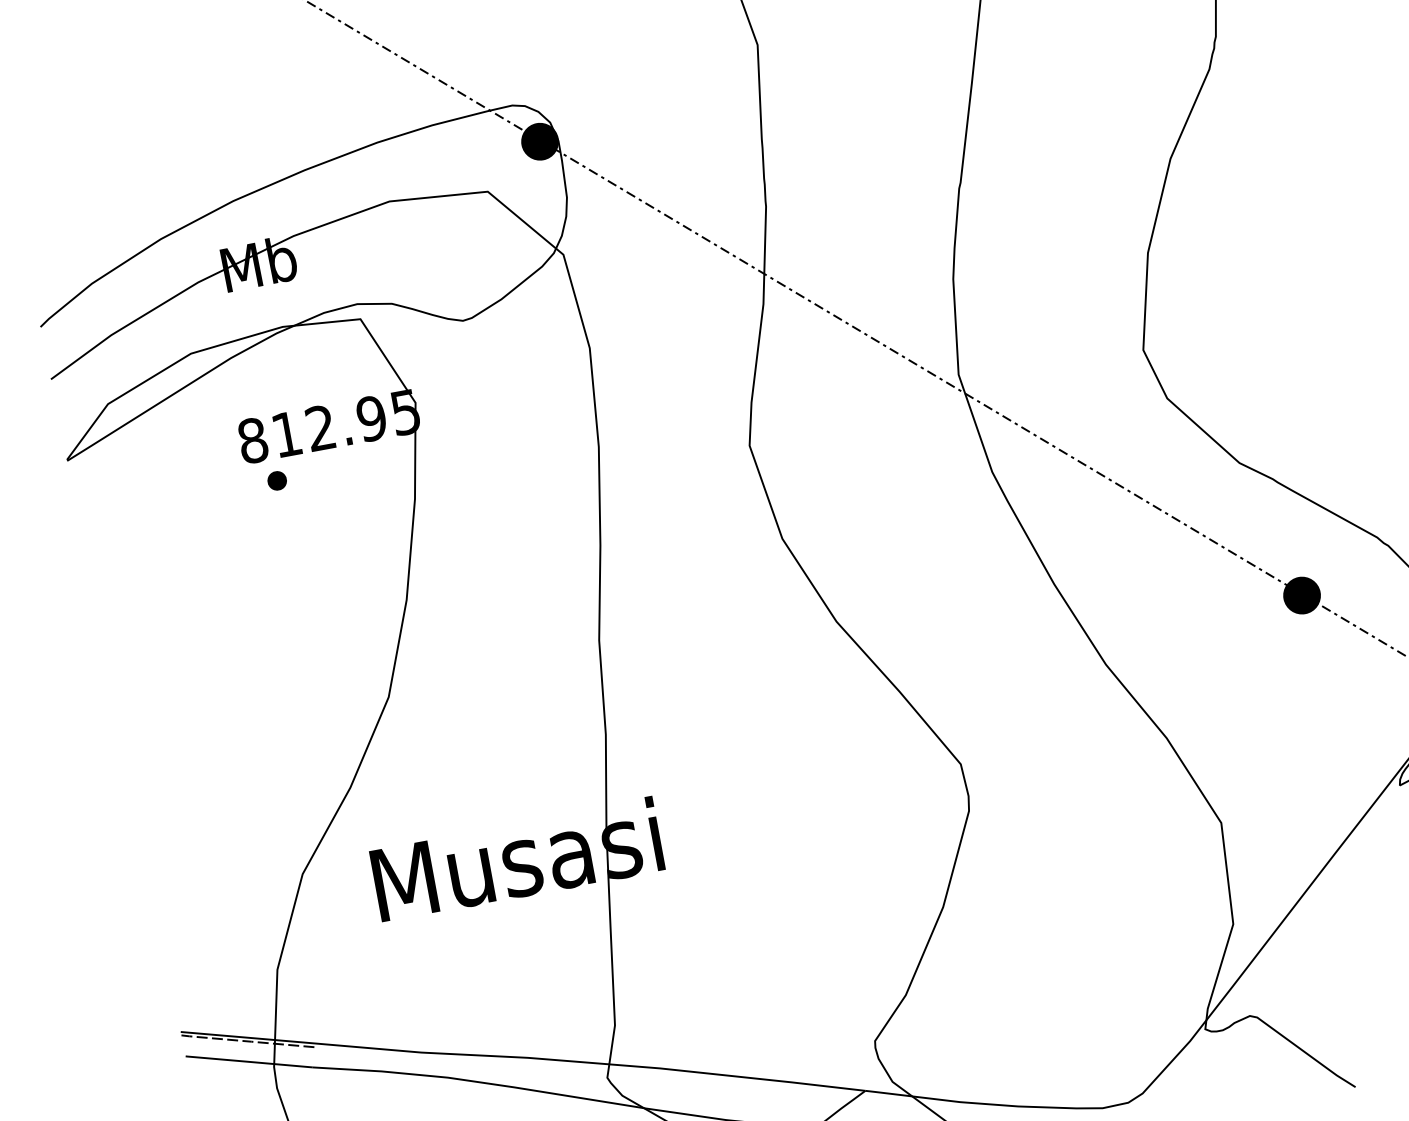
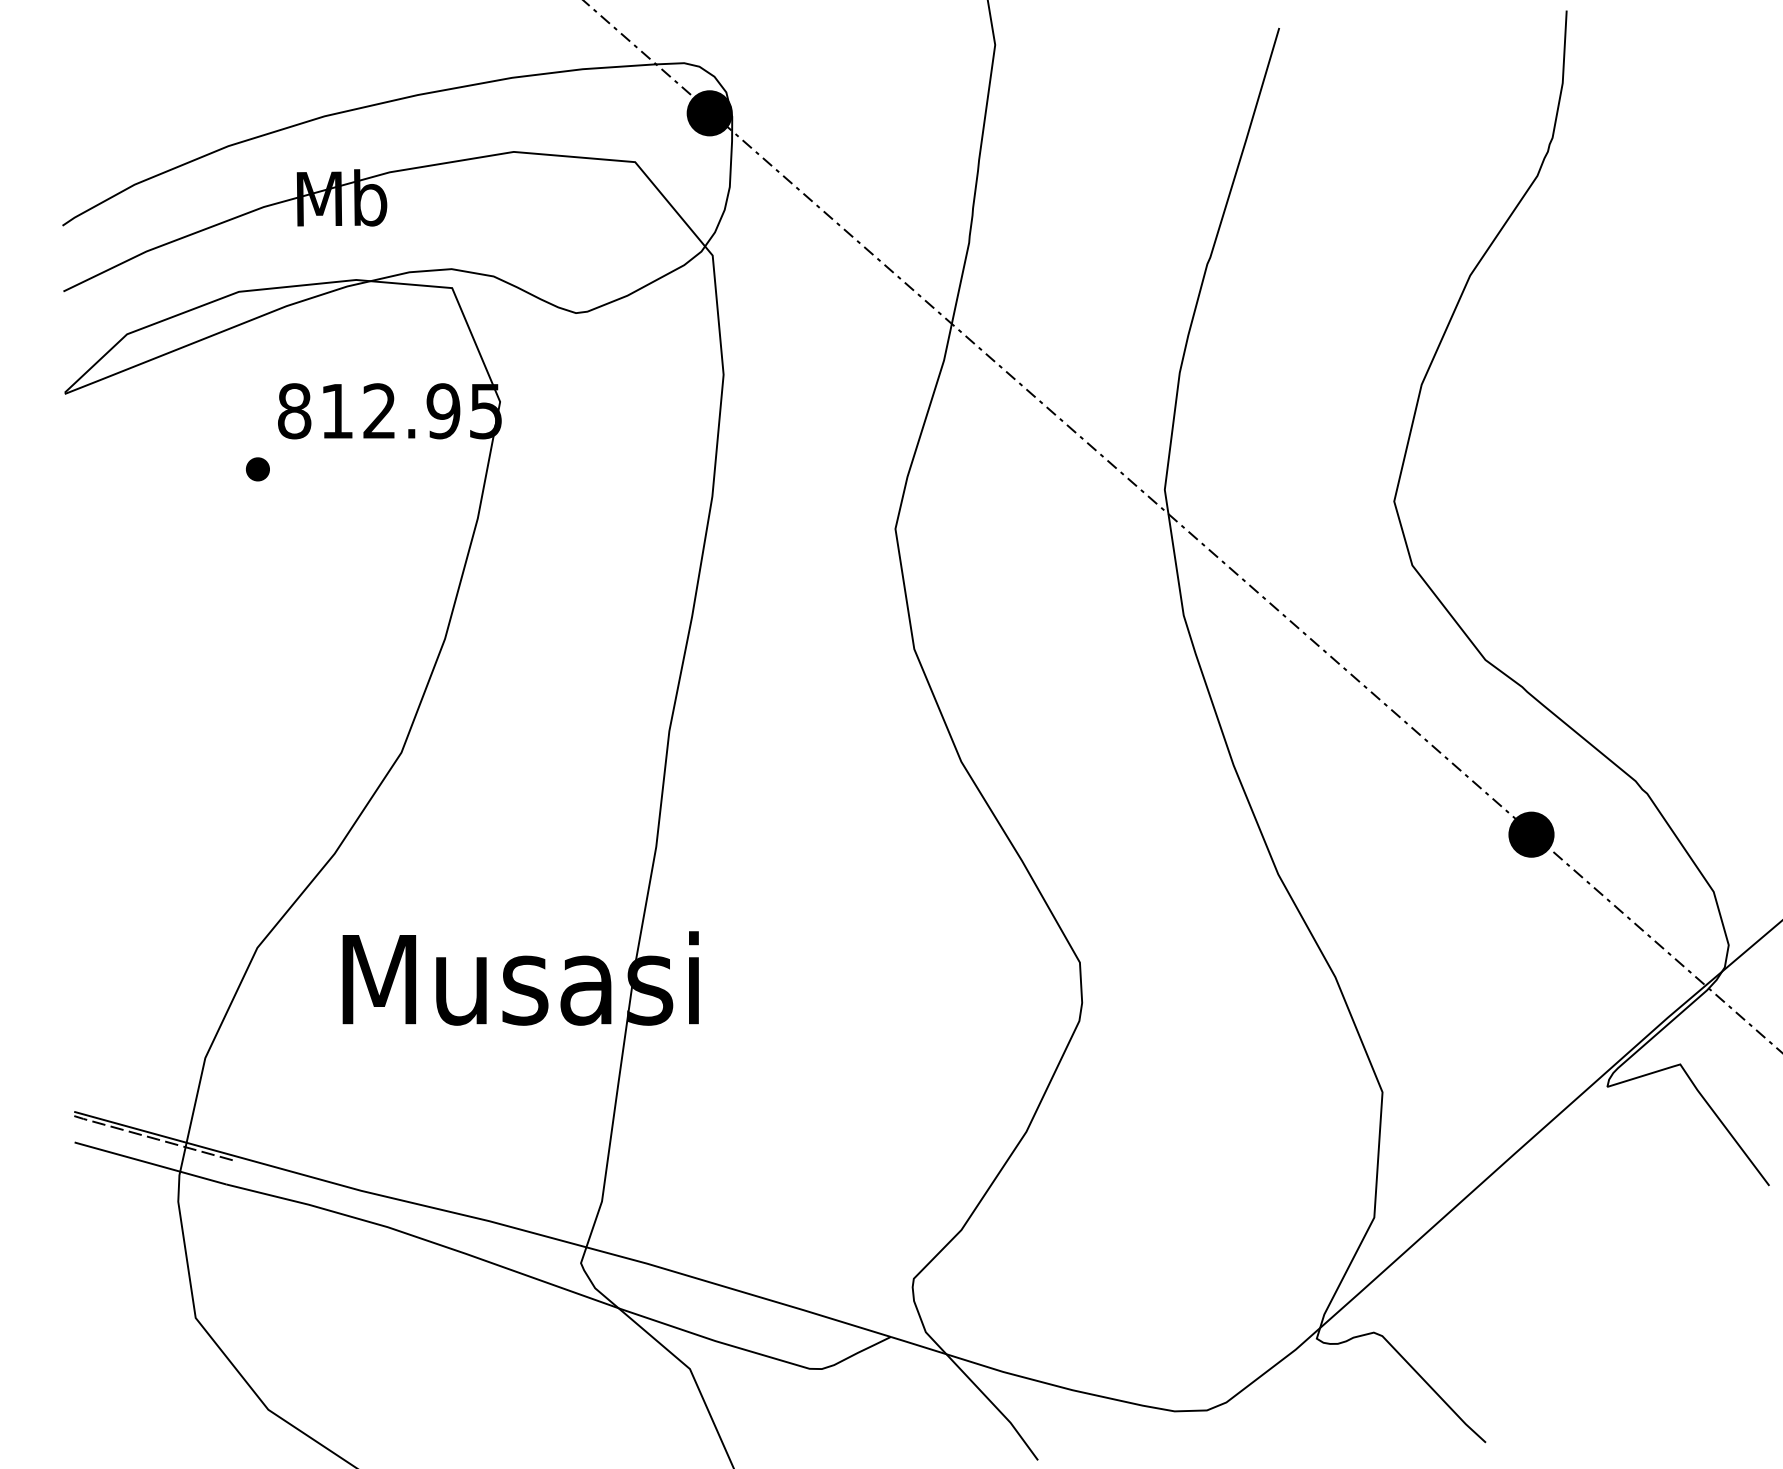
part: (276, 481) -> (257, 469), moved

